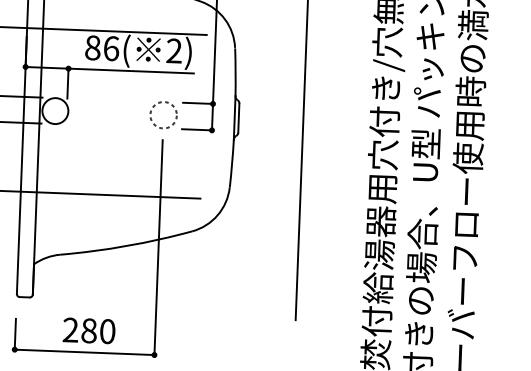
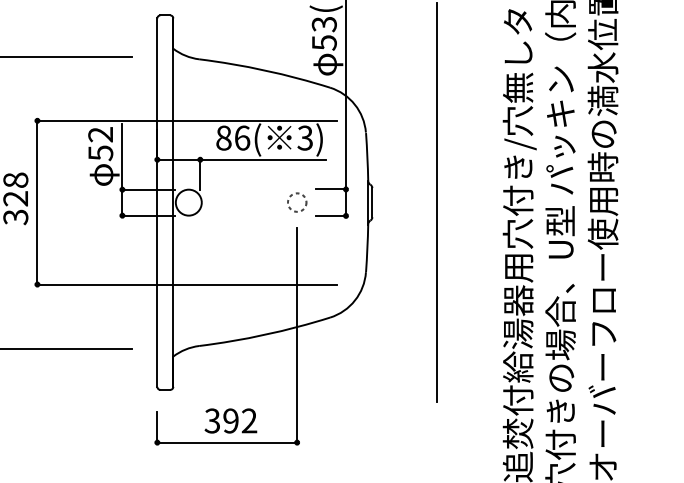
text: (173, 51) -> (304, 138), 2) -> 3)
circle: (164, 115) -> (297, 202), size x0.7
text: (88, 330) -> (230, 420), 280 -> 392

